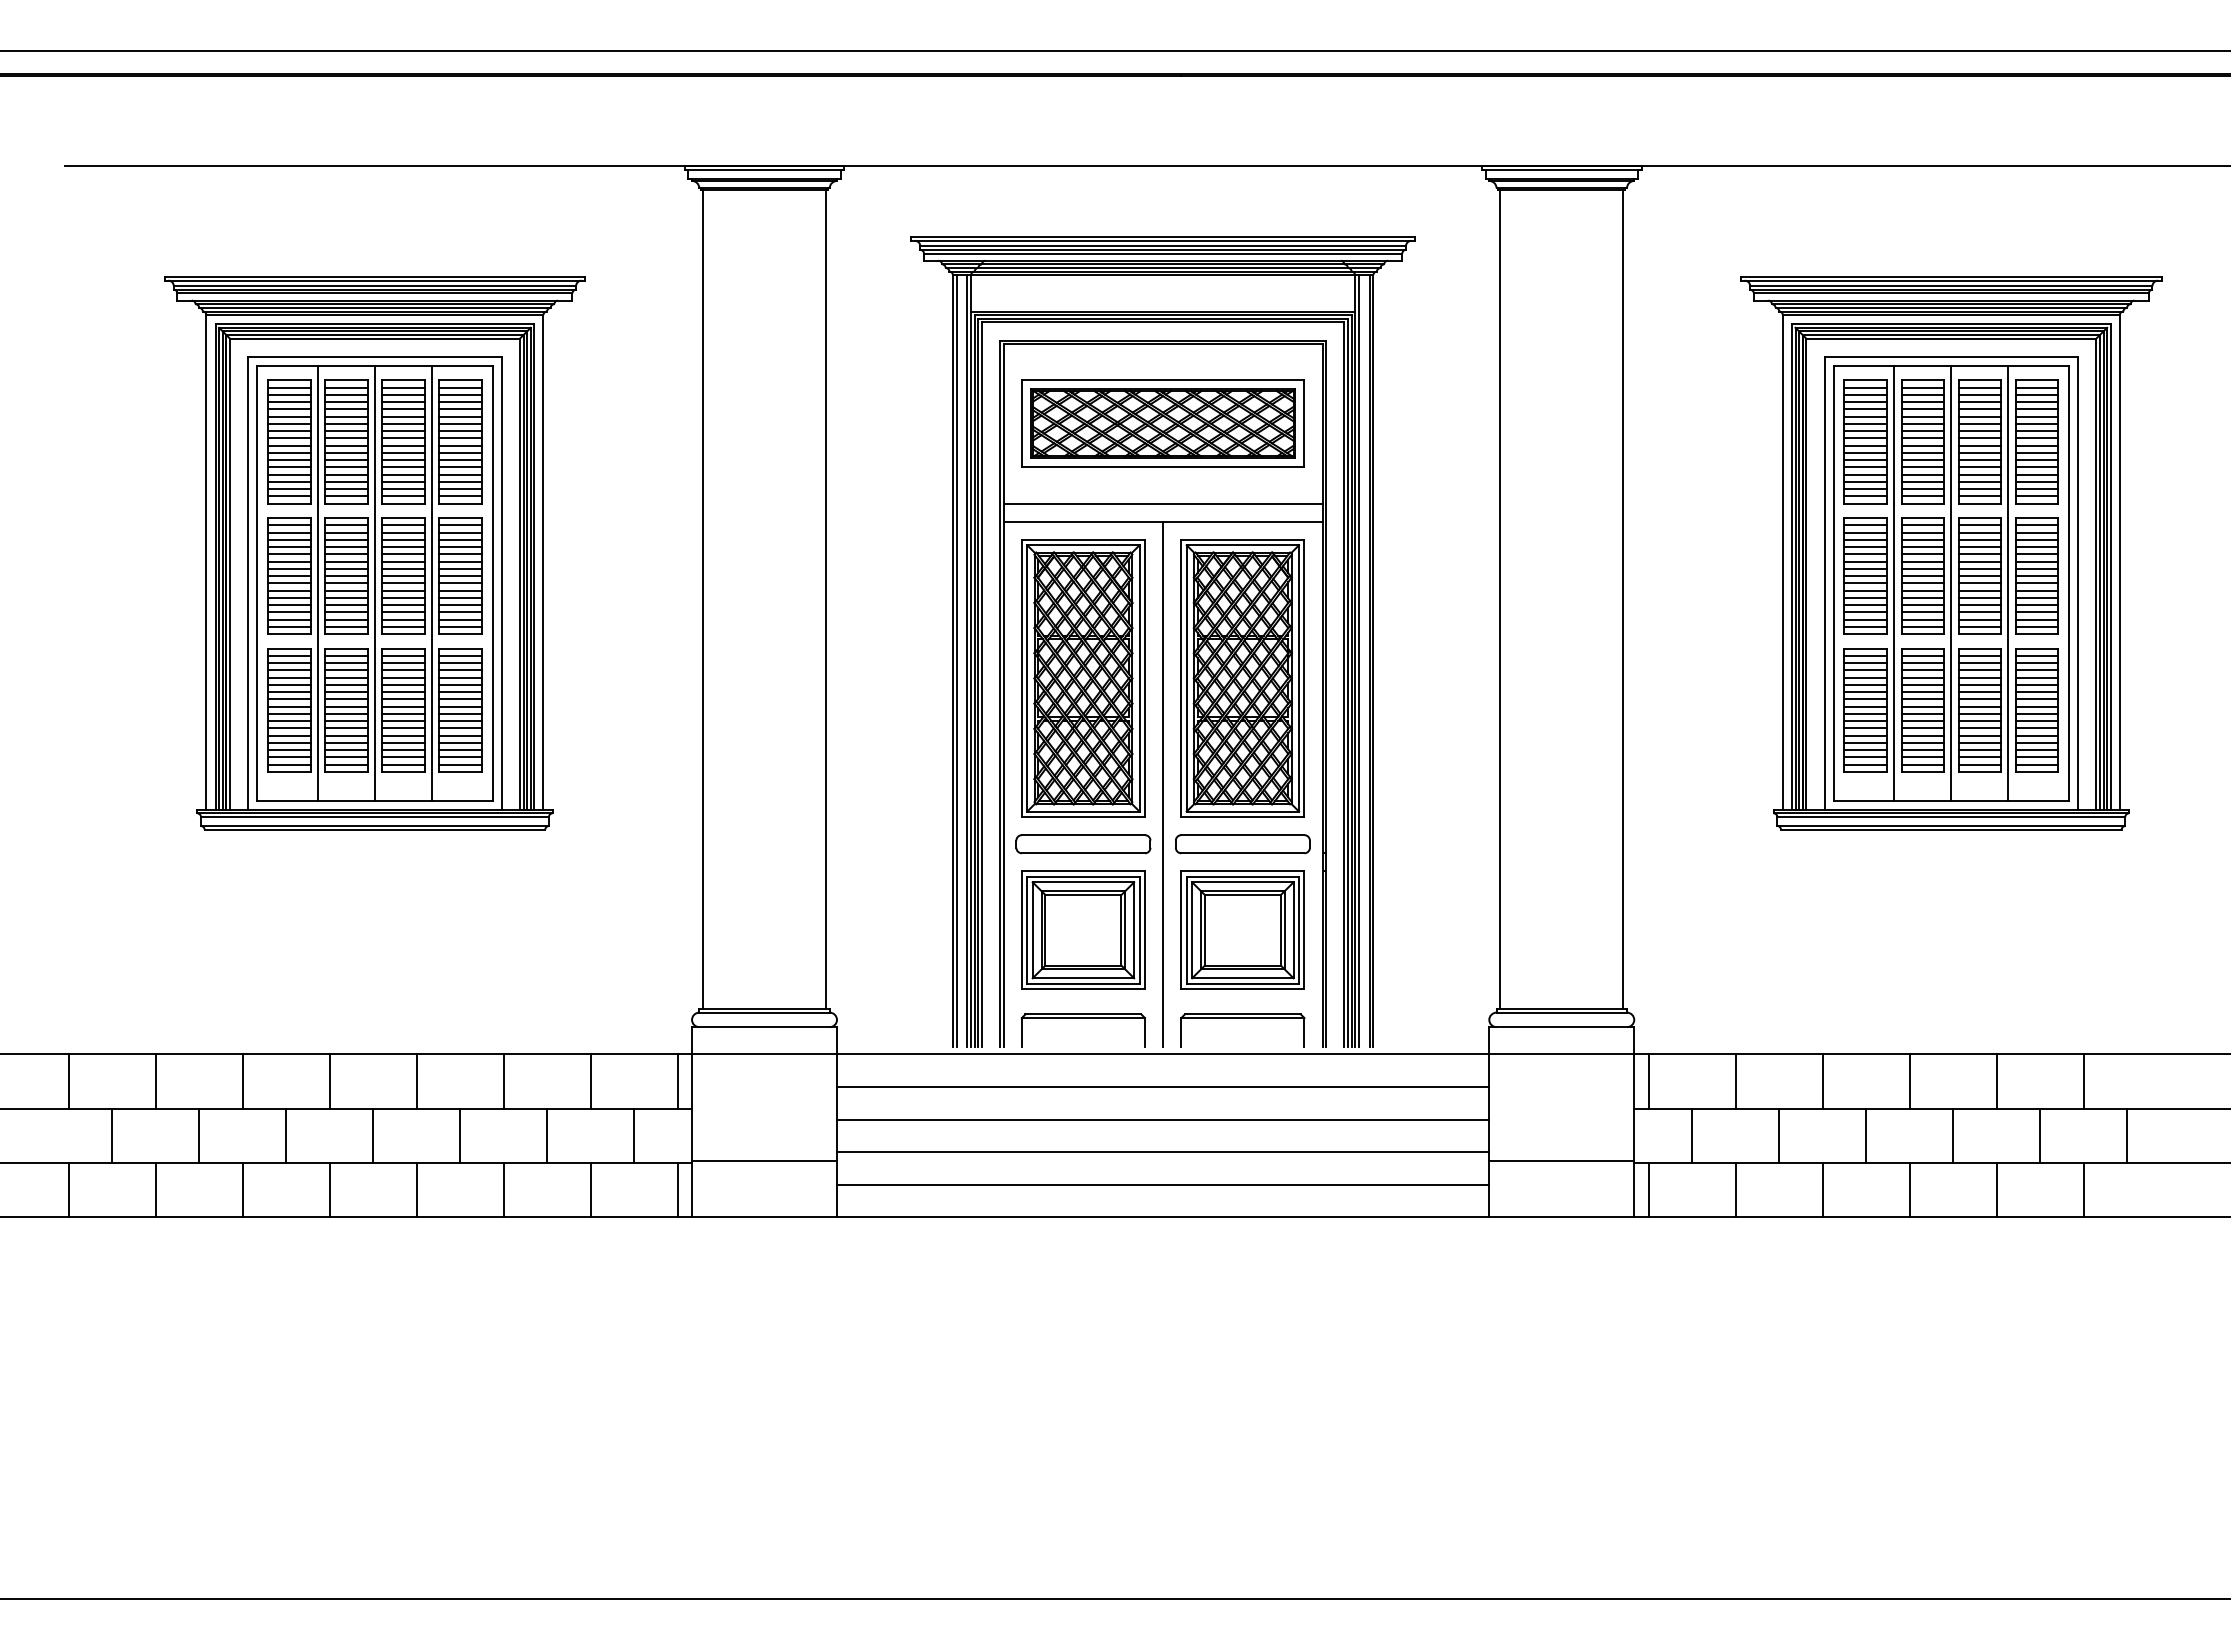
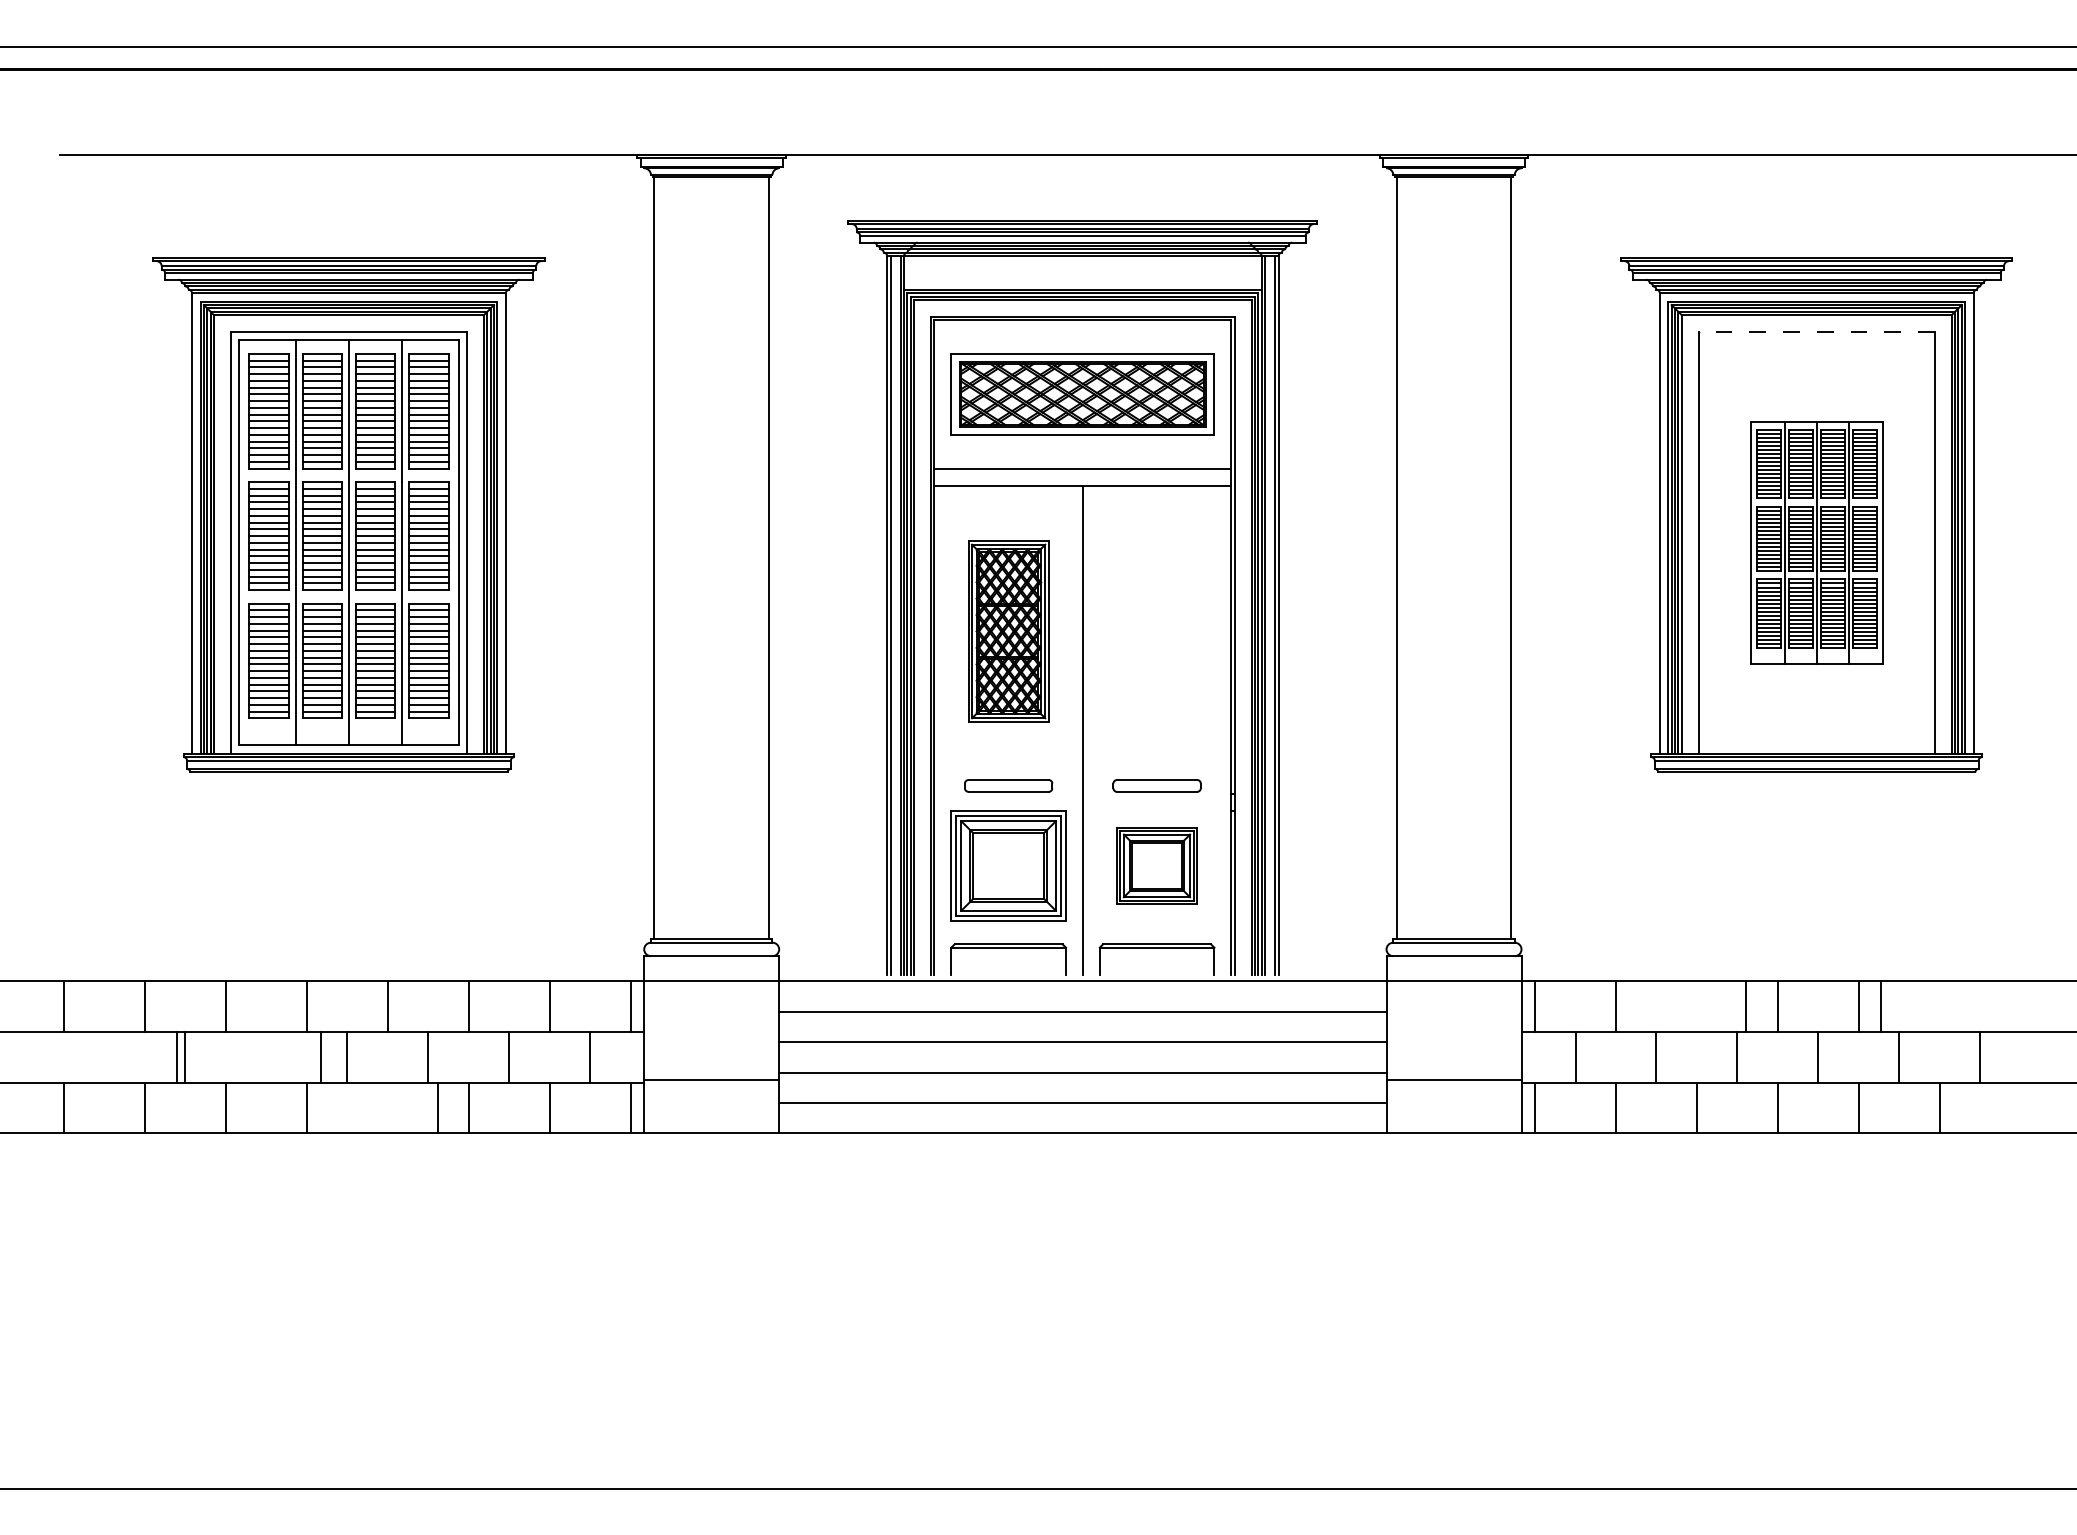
line: (1951, 356) -> (1816, 331), solid -> dashed
part: (1951, 583) -> (1816, 543), size x0.6
part: (1083, 678) -> (1008, 631), size x0.7
part: (1242, 678) -> (1156, 631), removed
part: (1083, 844) -> (1008, 786), size x0.7
part: (1242, 844) -> (1156, 786), size x0.7
part: (1242, 929) -> (1156, 865), size x0.7
line: (1822, 1081) -> (1746, 1006), moved
line: (2083, 1081) -> (1881, 1006), moved
line: (112, 1135) -> (177, 1057), moved
line: (286, 1135) -> (321, 1057), moved
line: (416, 1190) -> (437, 1108), moved

